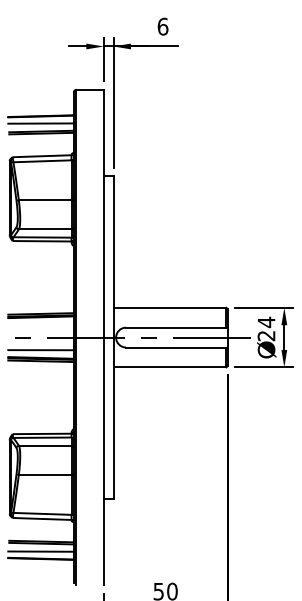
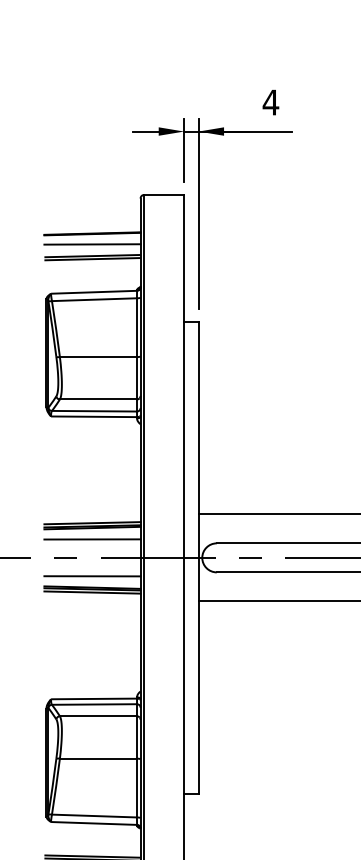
text: (162, 26) -> (270, 102), 6 -> 4
line: (40, 324) -> (91, 538), added

